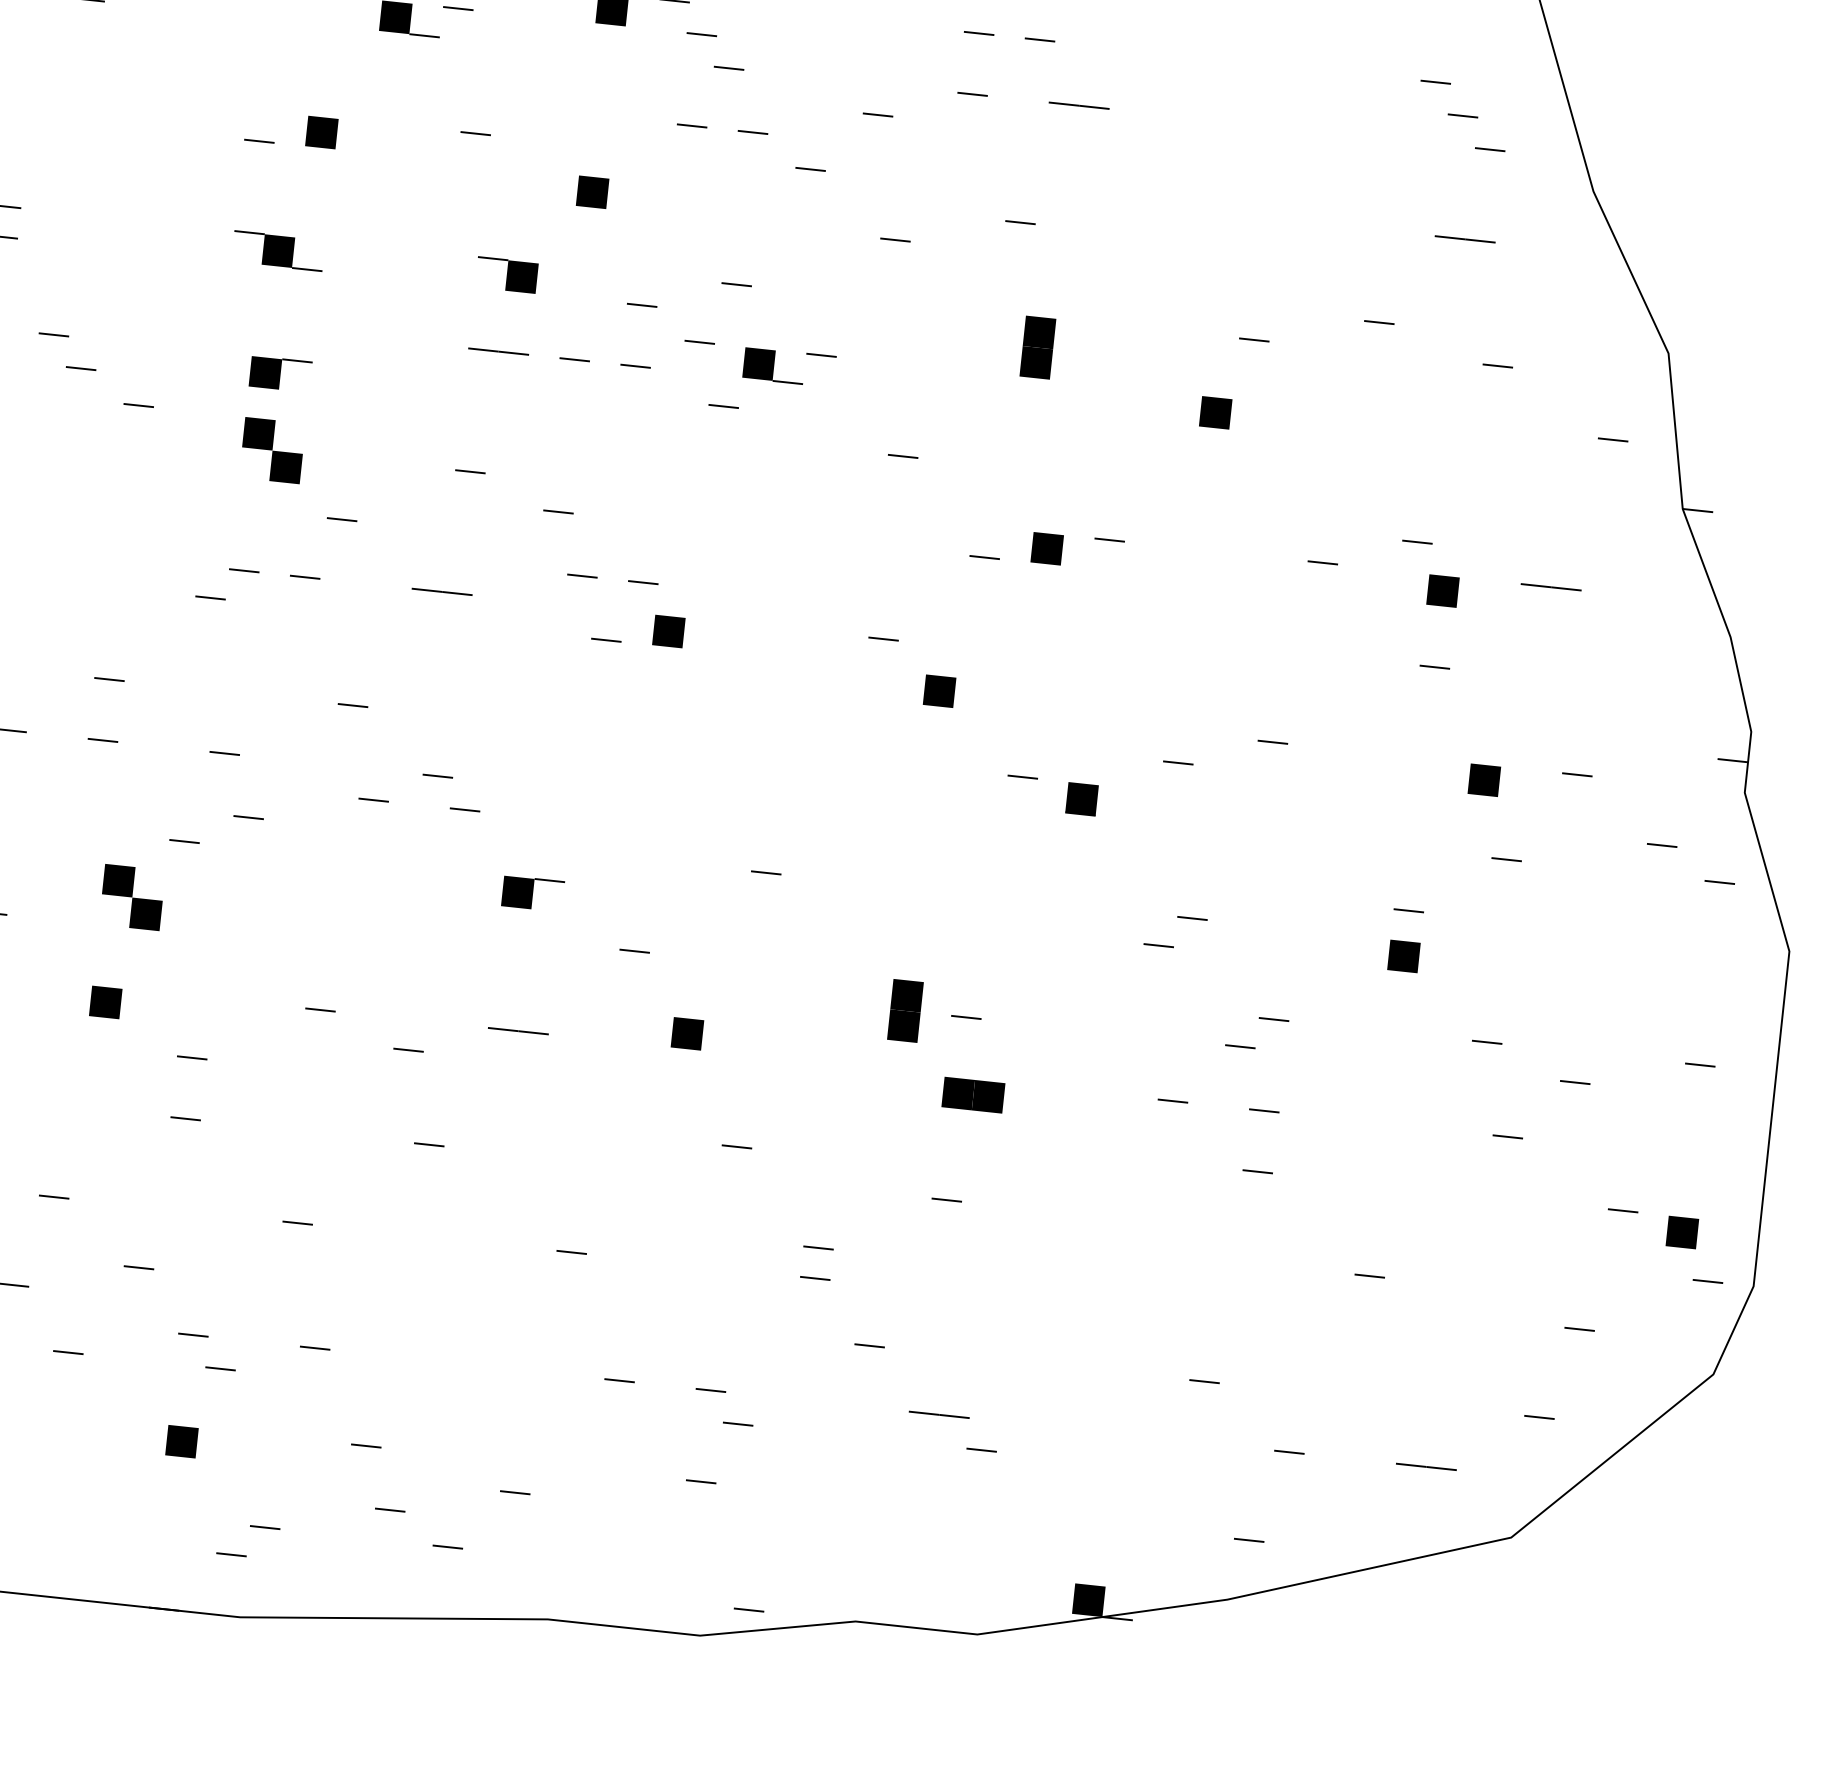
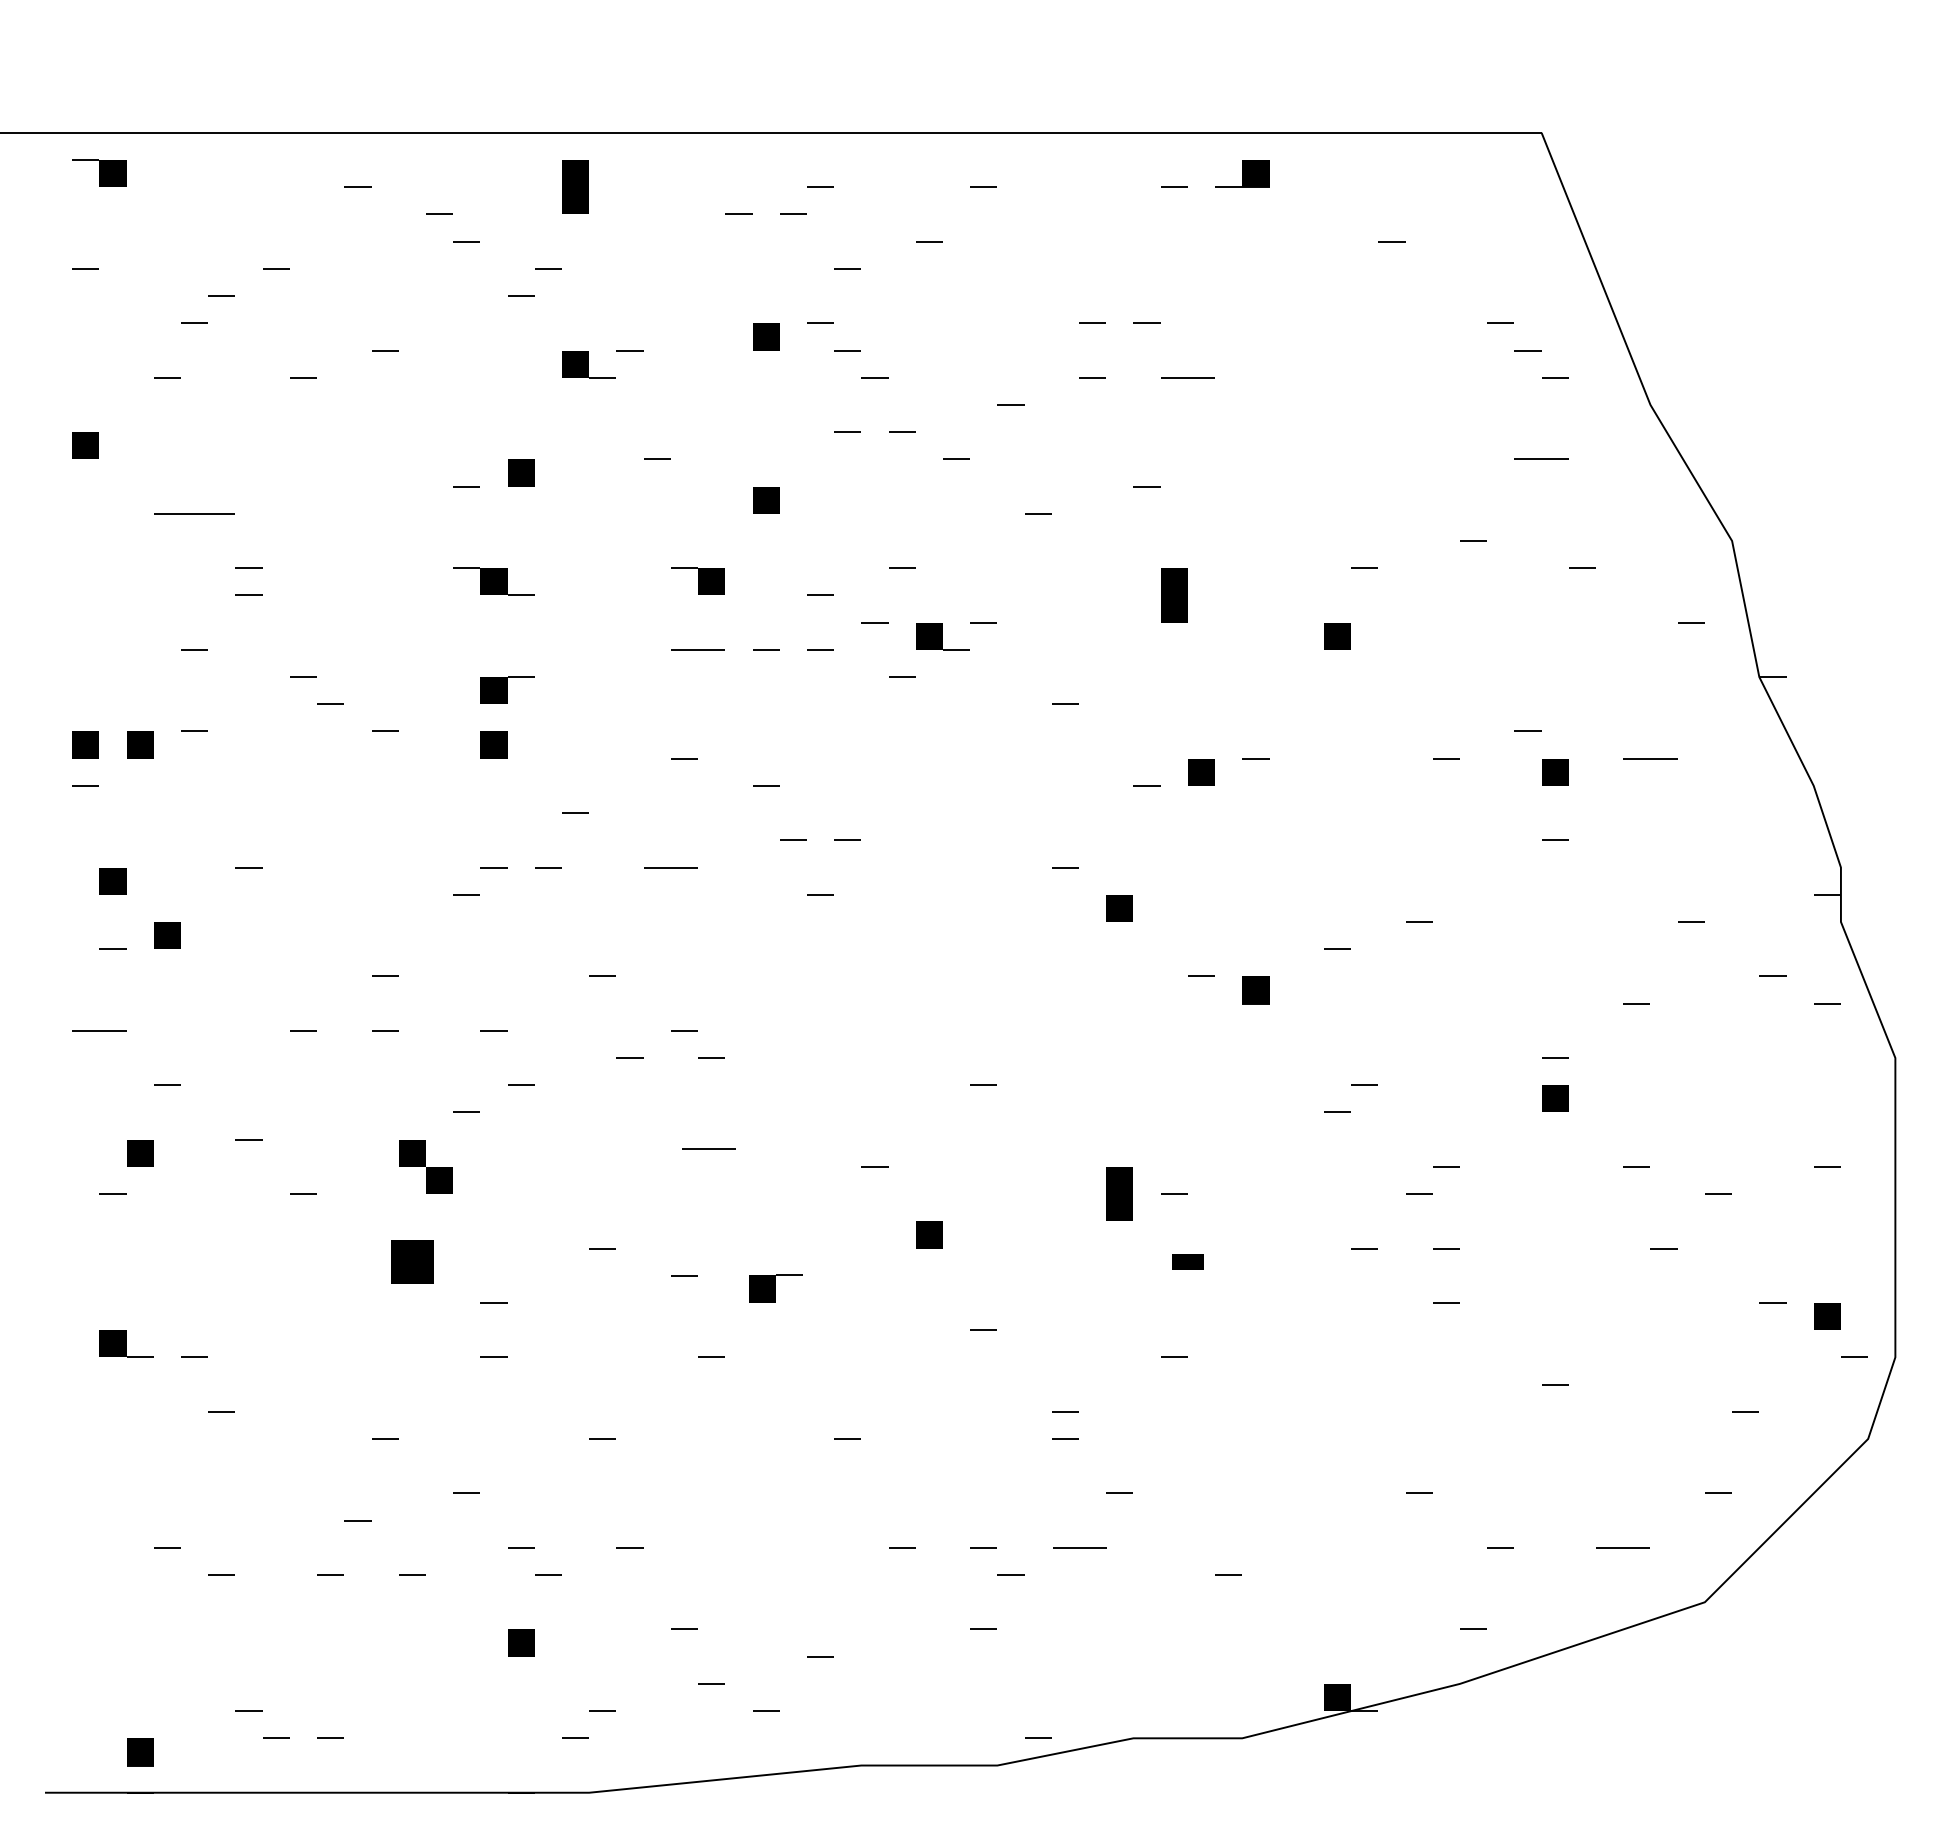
fill: (285, 466) -> (520, 771), removed
part: (668, 631) -> (874, 881), removed
fill: (1484, 780) -> (1609, 935), removed
part: (532, 893) -> (775, 1288), moved
part: (105, 1002) -> (412, 1262), size x1.6
line: (518, 1031) -> (708, 1148), moved
part: (972, 1095) -> (1187, 1262), size x0.6
line: (938, 1414) -> (1079, 1547), moved

